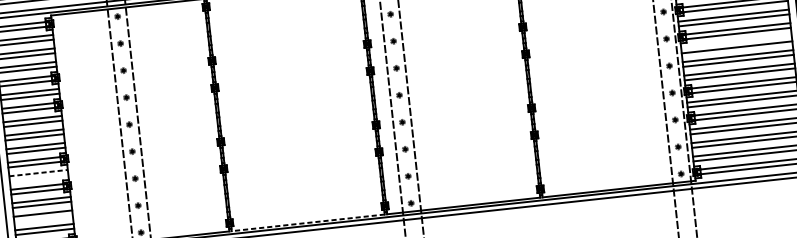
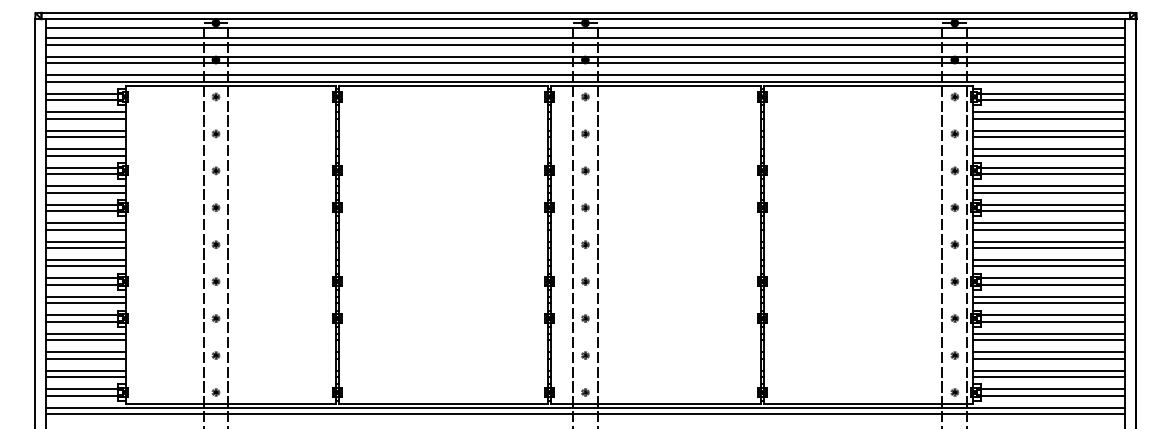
line: (736, 43) -> (1048, 223), added
line: (38, 172) -> (86, 296), dashed -> solid
line: (39, 177) -> (86, 303), added
line: (43, 218) -> (86, 358), added
line: (308, 222) -> (443, 403), dashed -> solid

